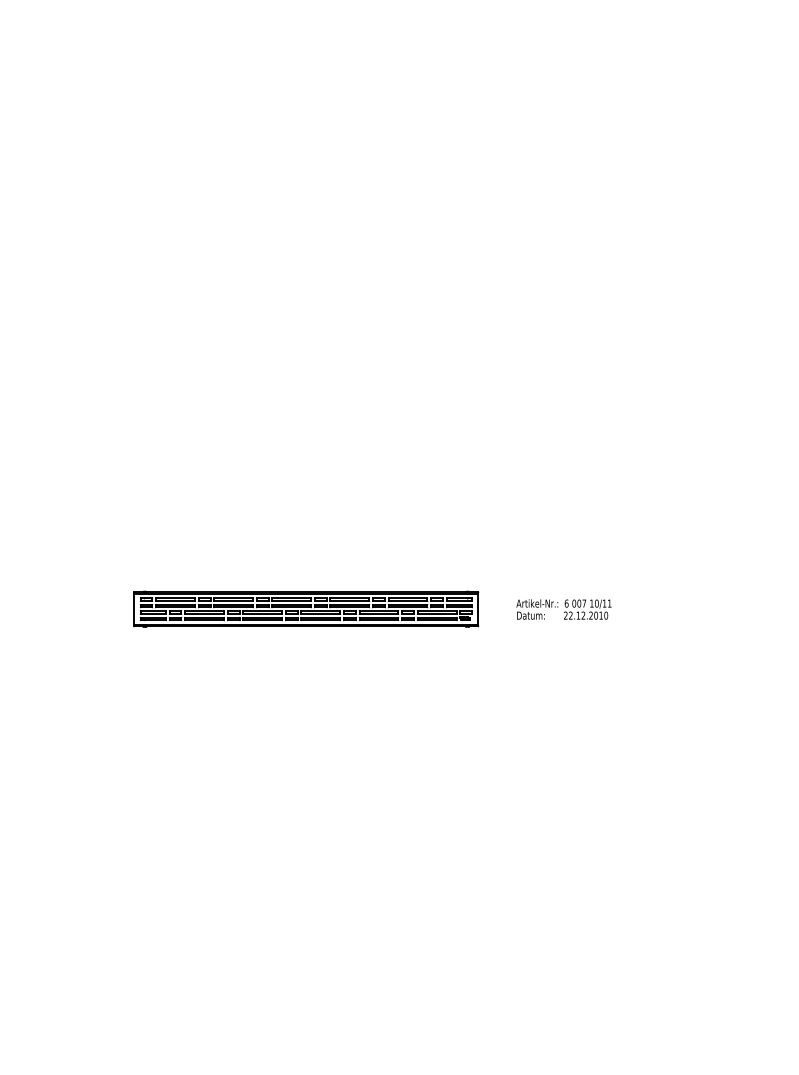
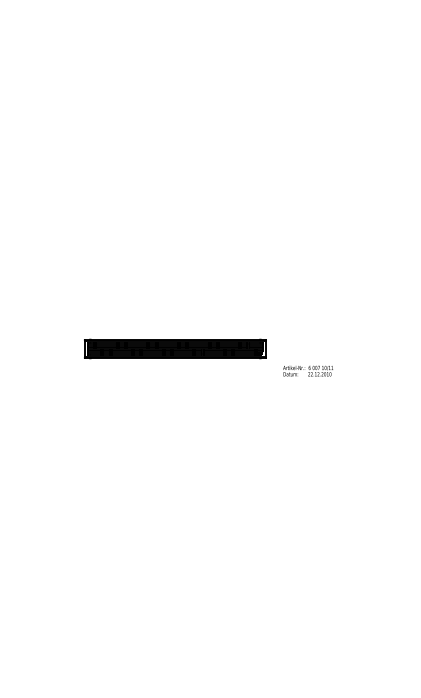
text: (562, 608) -> (307, 370), moved

